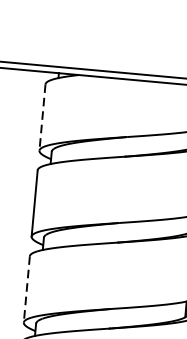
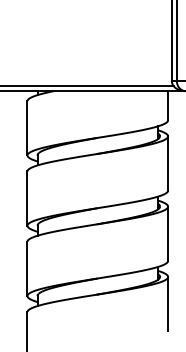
line: (42, 117) -> (27, 128), dashed -> solid
line: (26, 290) -> (27, 269), dashed -> solid

